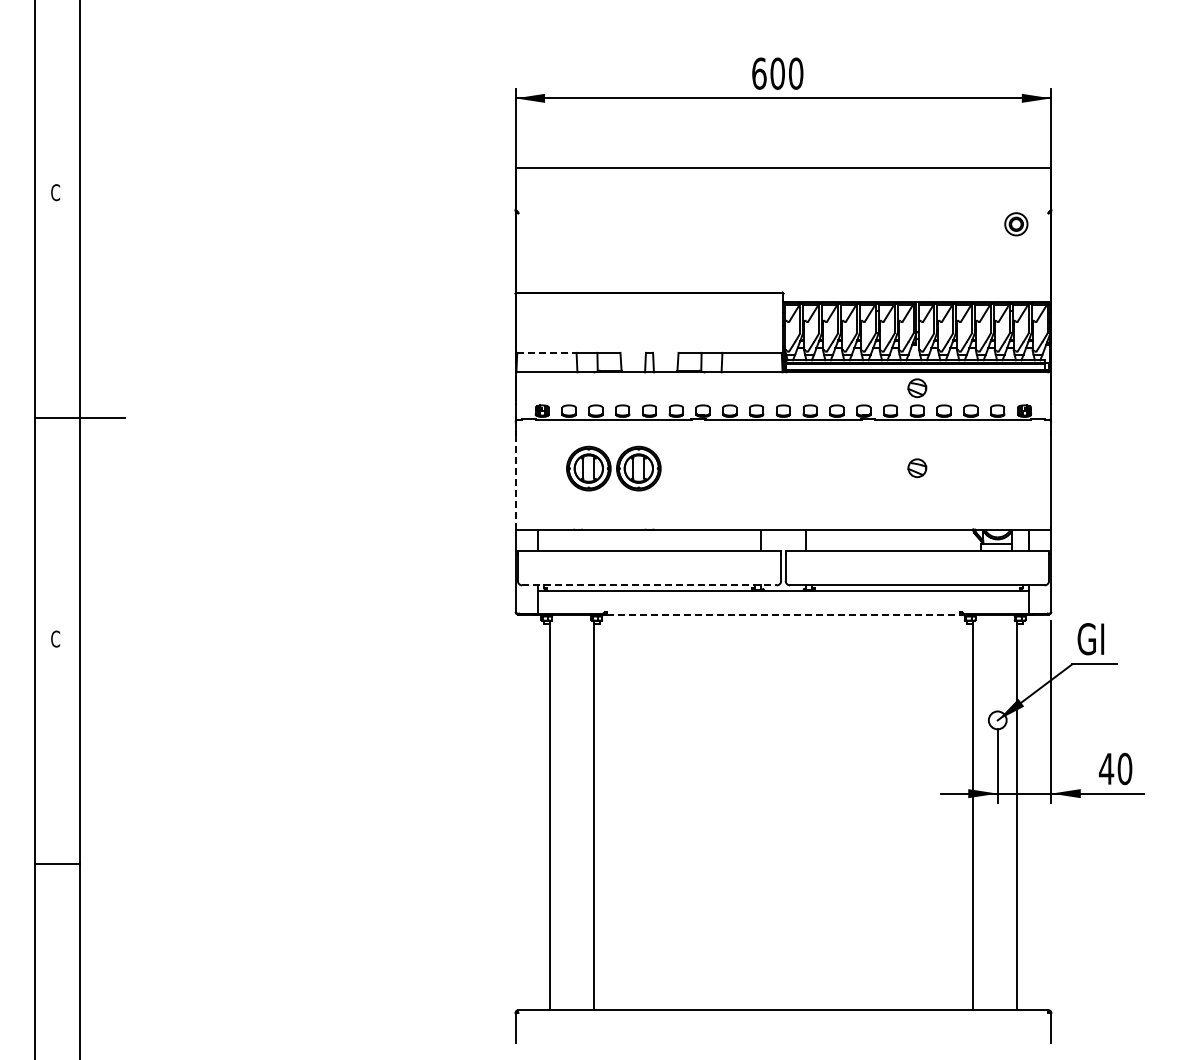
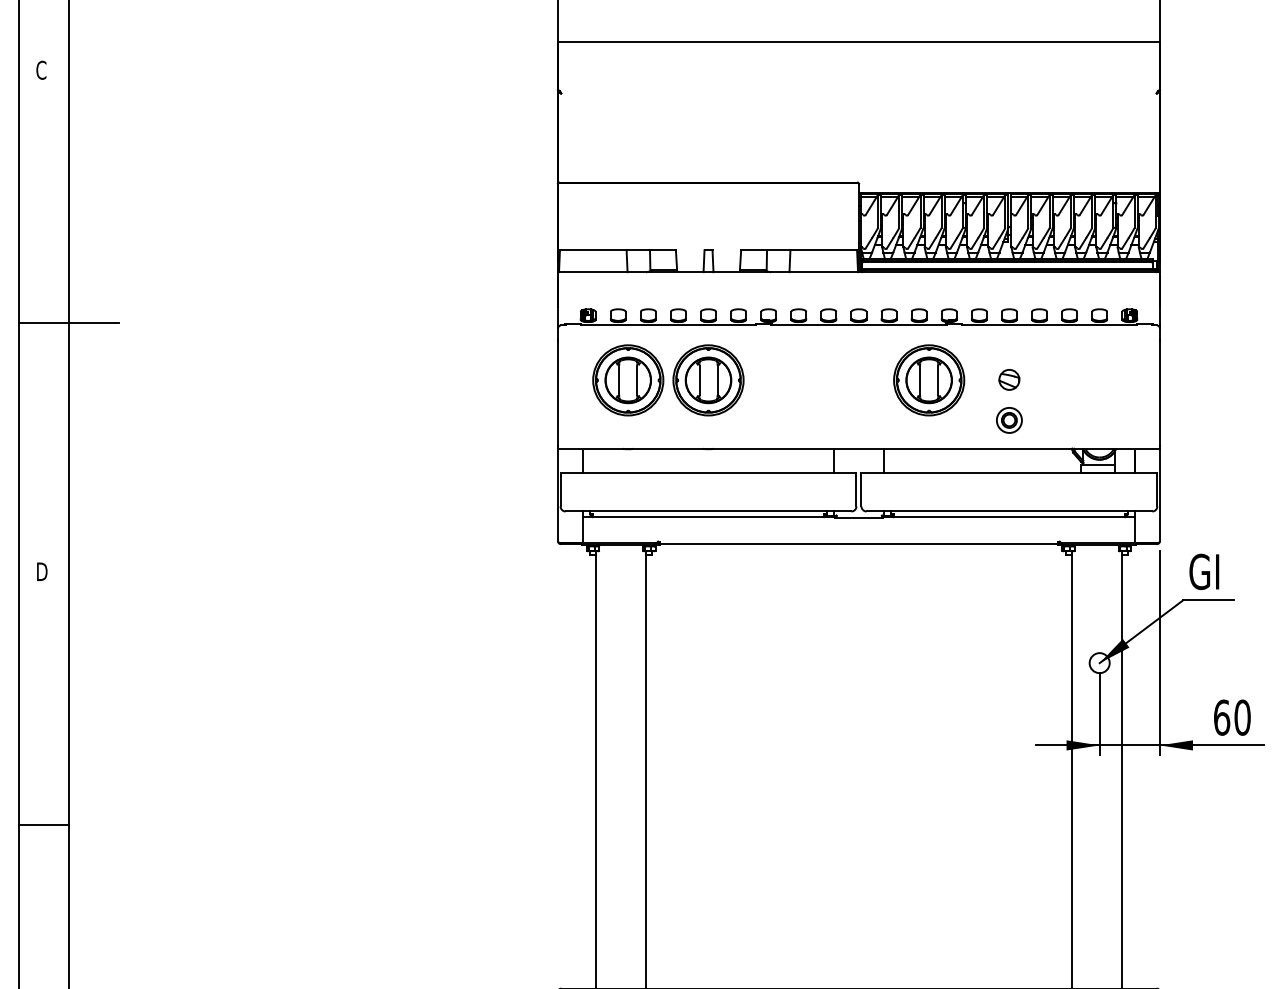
part: (1016, 224) -> (1009, 420), moved
line: (546, 352) -> (592, 249), dashed -> solid
part: (917, 388) -> (1009, 290), removed
part: (613, 468) -> (668, 380), size x1.43
part: (845, 468) -> (928, 380), added
line: (515, 481) -> (557, 394), dashed -> solid
line: (650, 585) -> (709, 511), dashed -> solid
line: (783, 614) -> (859, 544), dashed -> solid
text: (56, 638) -> (42, 571), C -> D
text: (1106, 768) -> (1221, 717), 40 -> 60

